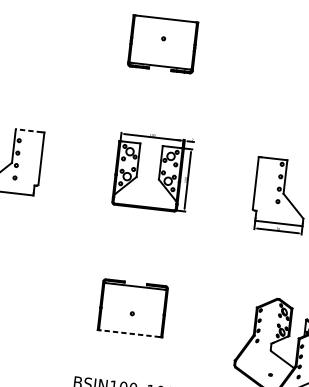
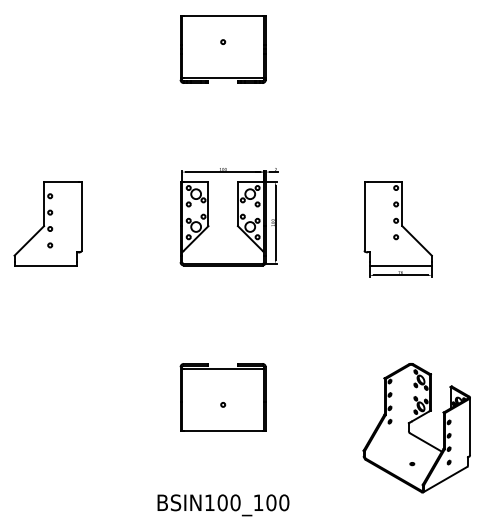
line: (28, 130) -> (60, 181), dashed -> solid
line: (129, 333) -> (222, 431), dashed -> solid

